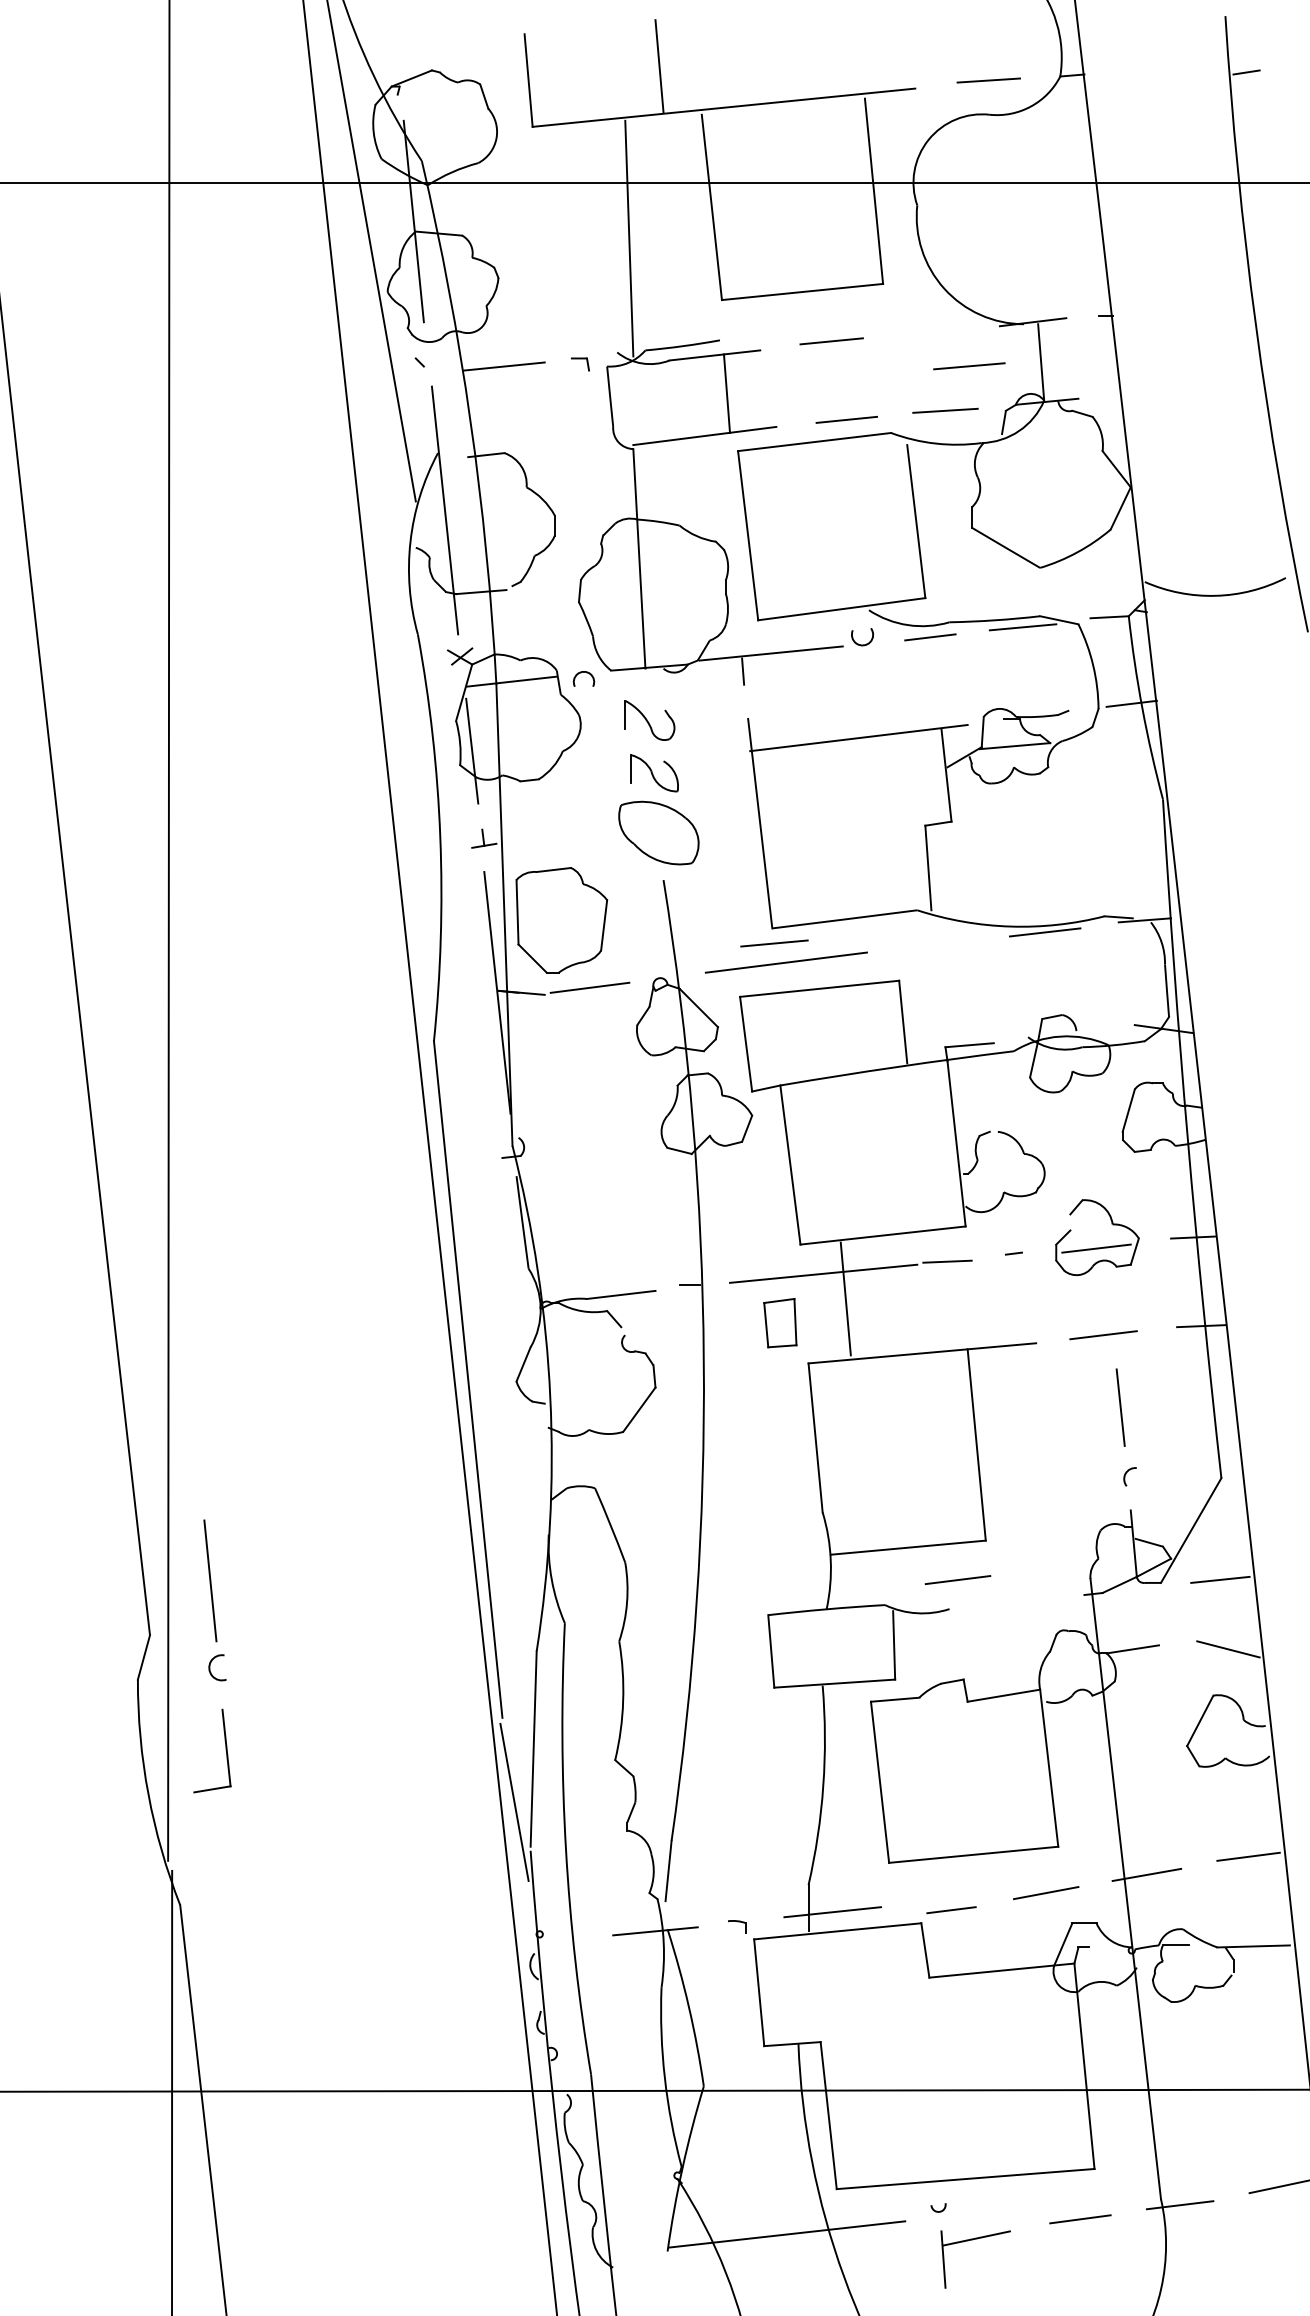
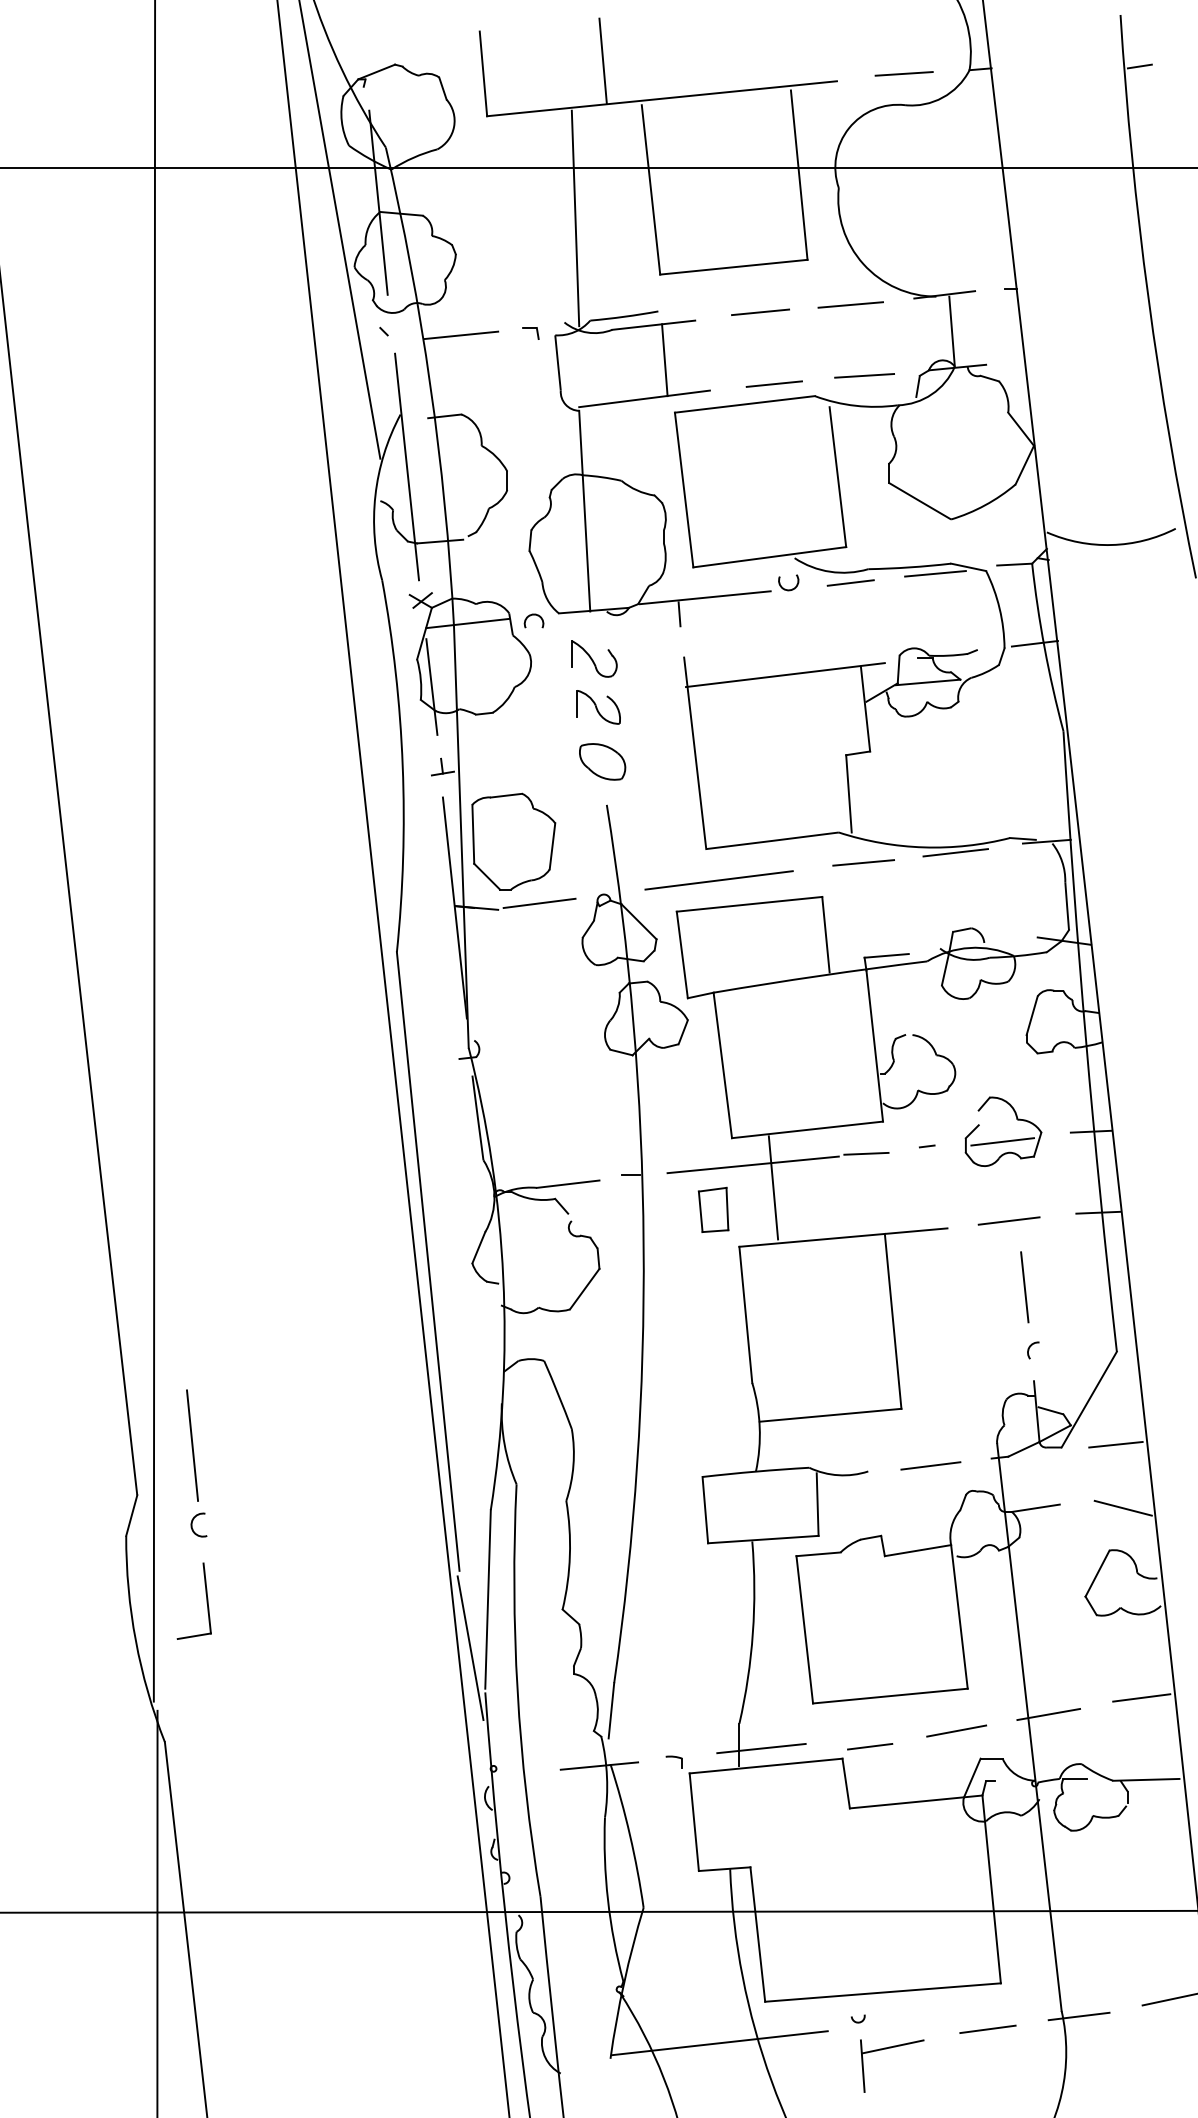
line: (969, 366) -> (850, 305), moved
part: (658, 832) -> (602, 761), size x0.62
line: (774, 943) -> (863, 862), moved
line: (957, 1579) -> (930, 1465), moved

